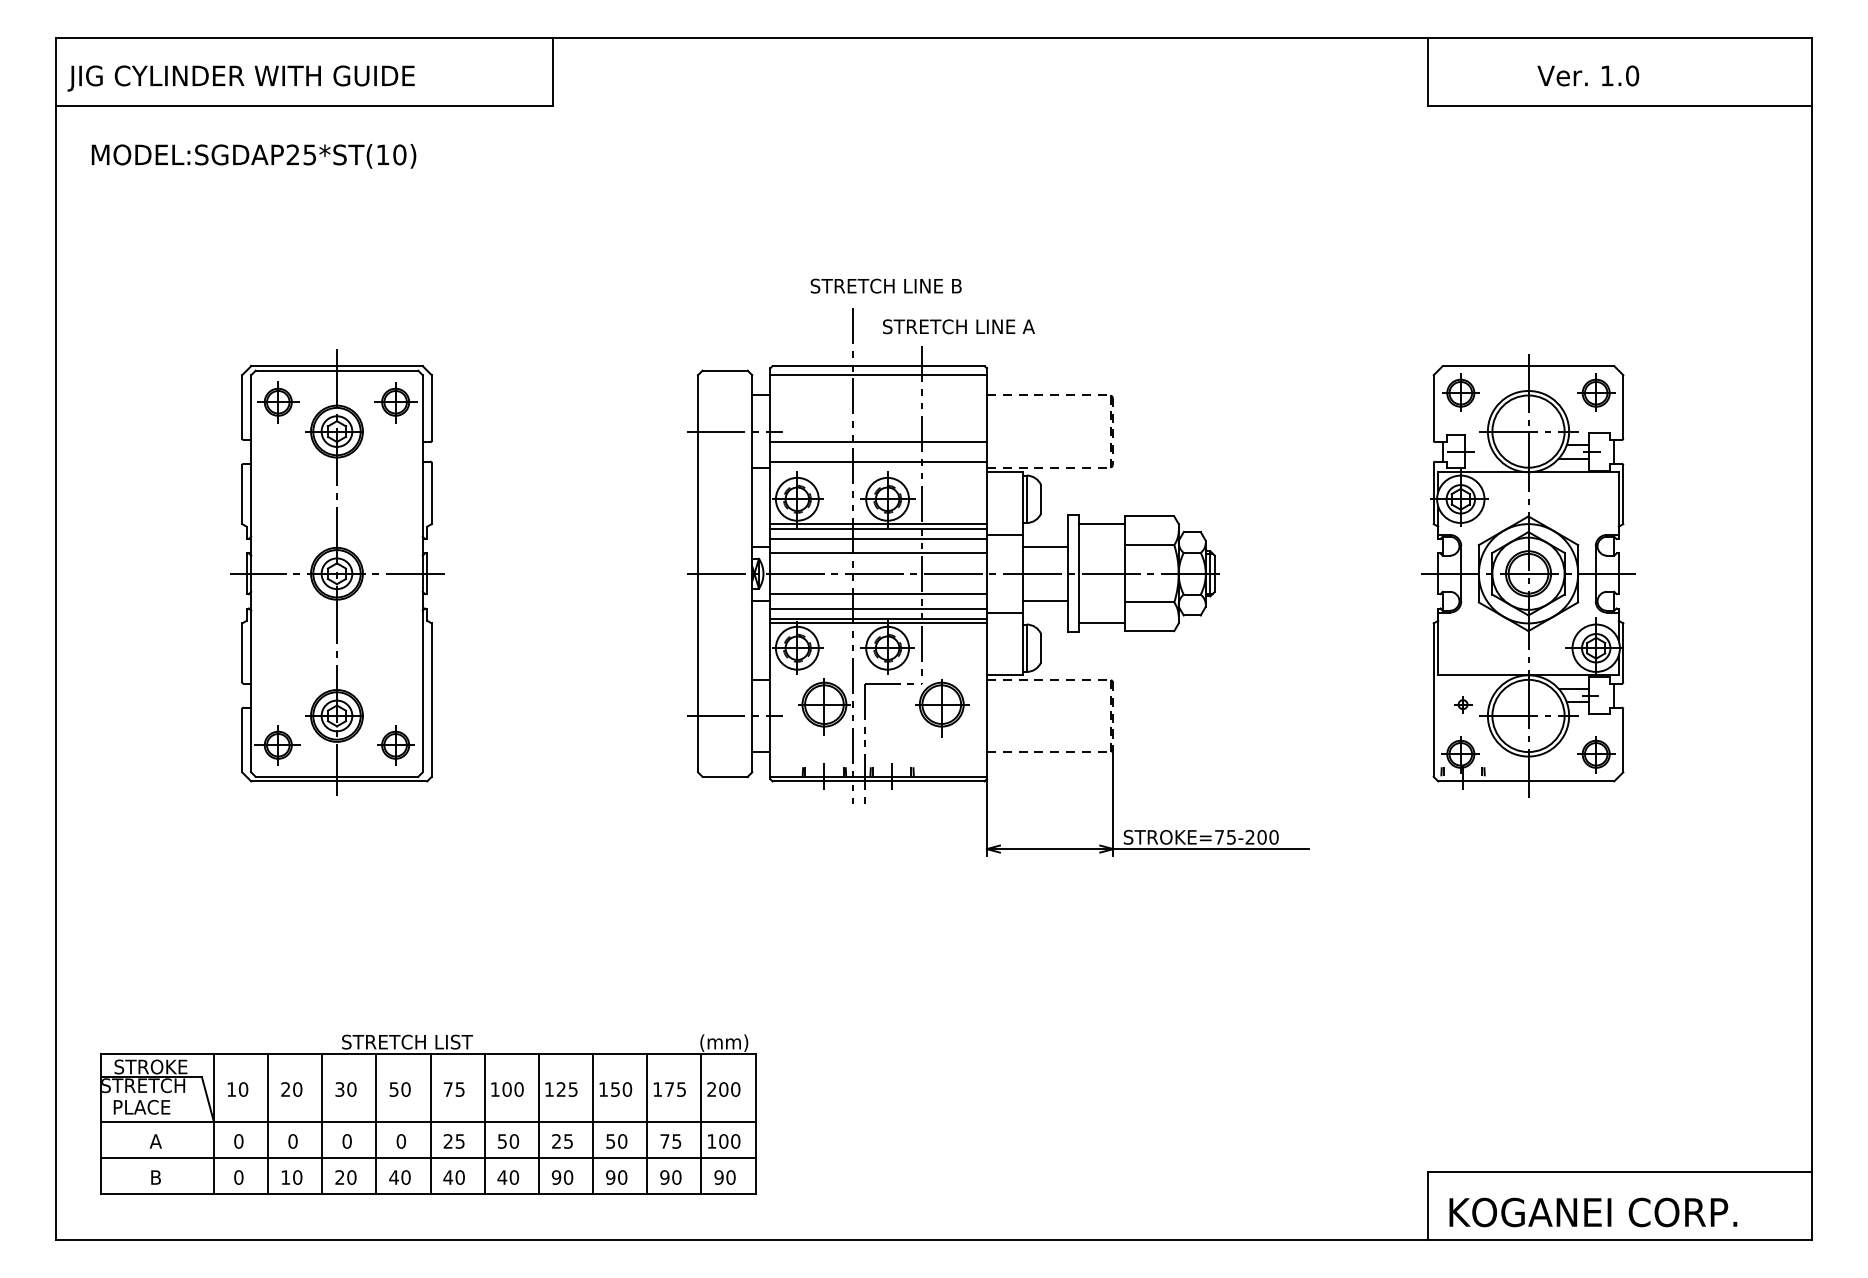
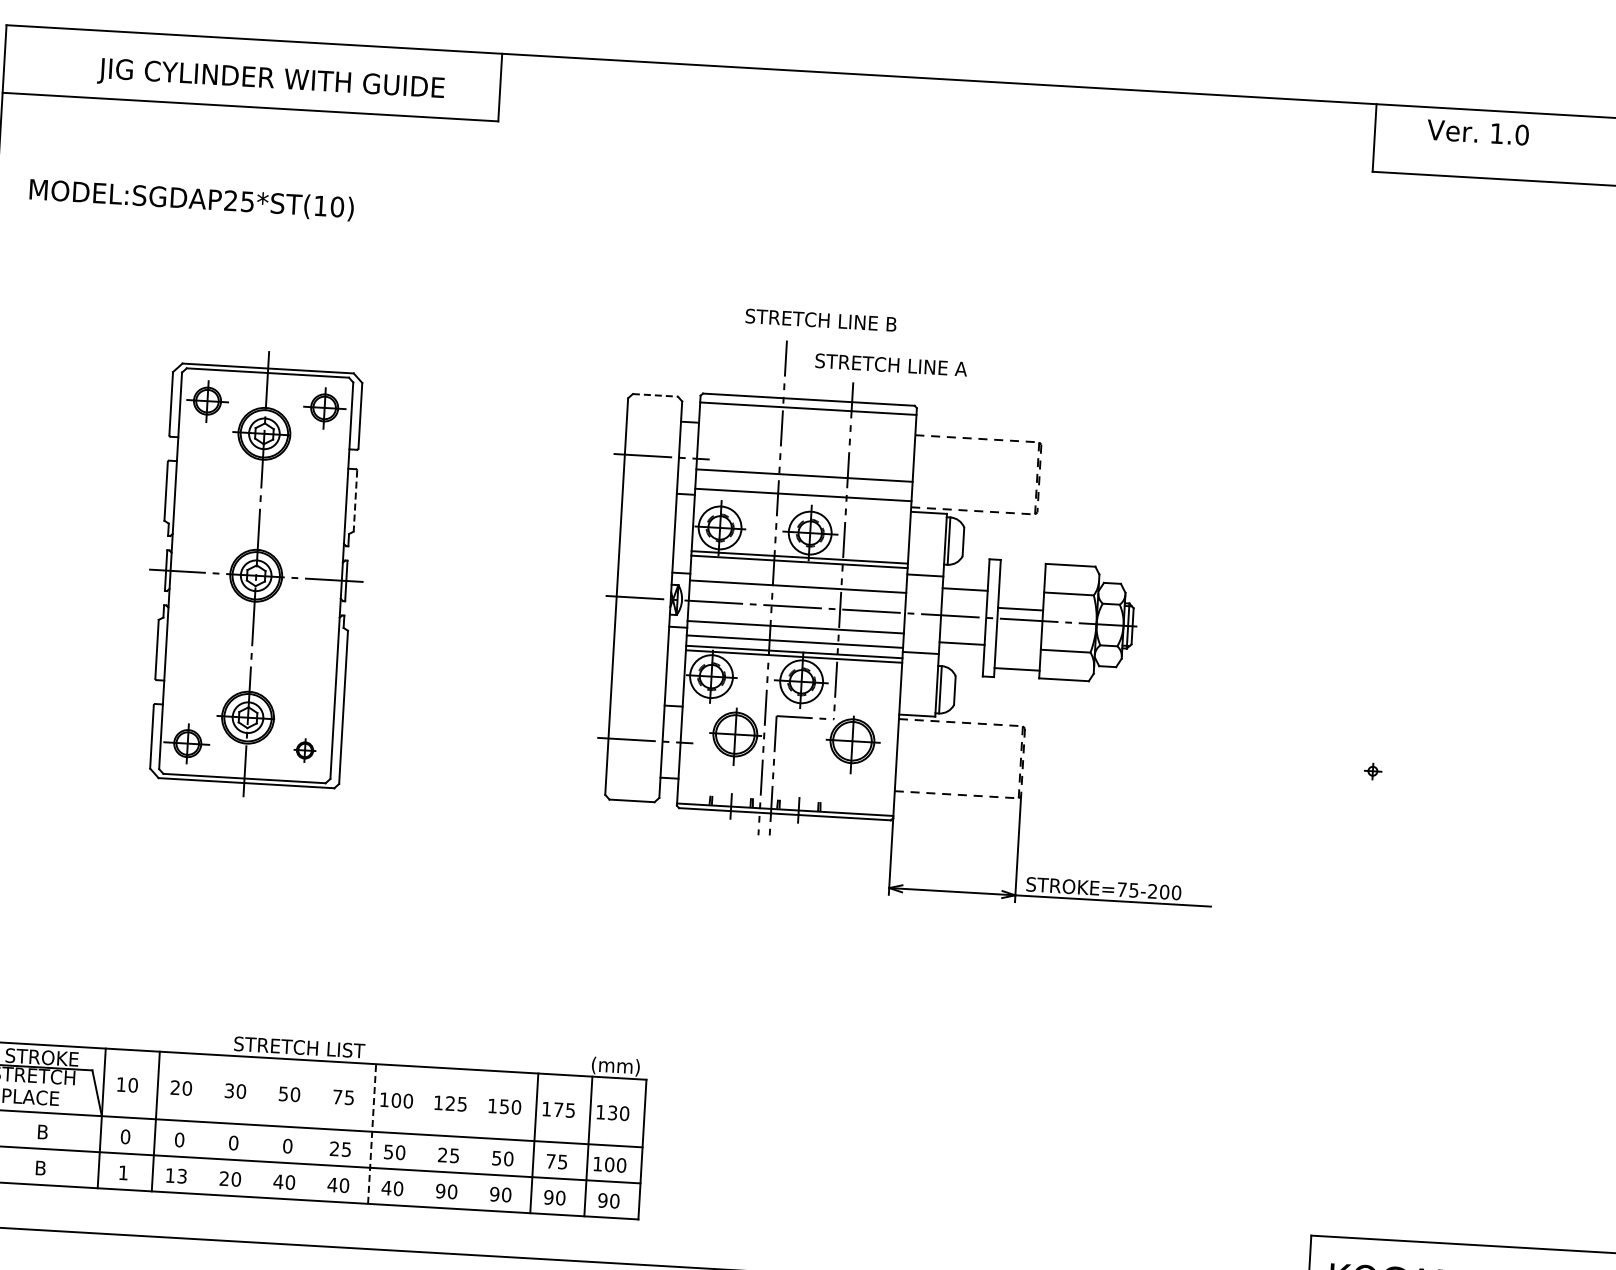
text: (1588, 75) -> (1478, 132), moved
text: (240, 78) -> (270, 80), moved
text: (253, 156) -> (191, 200), moved
line: (725, 370) -> (655, 395), solid -> dashed
line: (431, 493) -> (355, 501), solid -> dashed
line: (1101, 524) -> (1020, 609), moved
line: (878, 539) -> (798, 572), removed
part: (1528, 575) -> (1445, 646), removed
part: (395, 745) -> (304, 750), size x0.6
text: (717, 1089) -> (606, 1112), 200 -> 130
line: (322, 1124) -> (210, 1124), removed
line: (376, 1124) -> (263, 1127), removed
line: (430, 1124) -> (317, 1130), removed
line: (484, 1124) -> (371, 1134), solid -> dashed
line: (538, 1124) -> (425, 1137), removed
line: (593, 1124) -> (480, 1140), removed
text: (155, 1141) -> (42, 1132), A -> B
text: (238, 1177) -> (123, 1172), 0 -> 1
text: (297, 1177) -> (182, 1176), 10 -> 13

